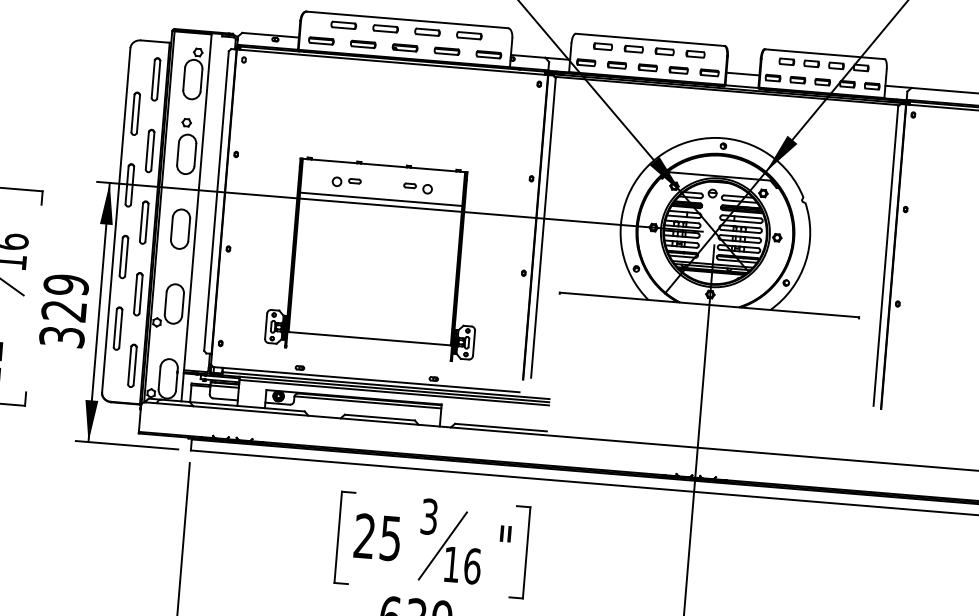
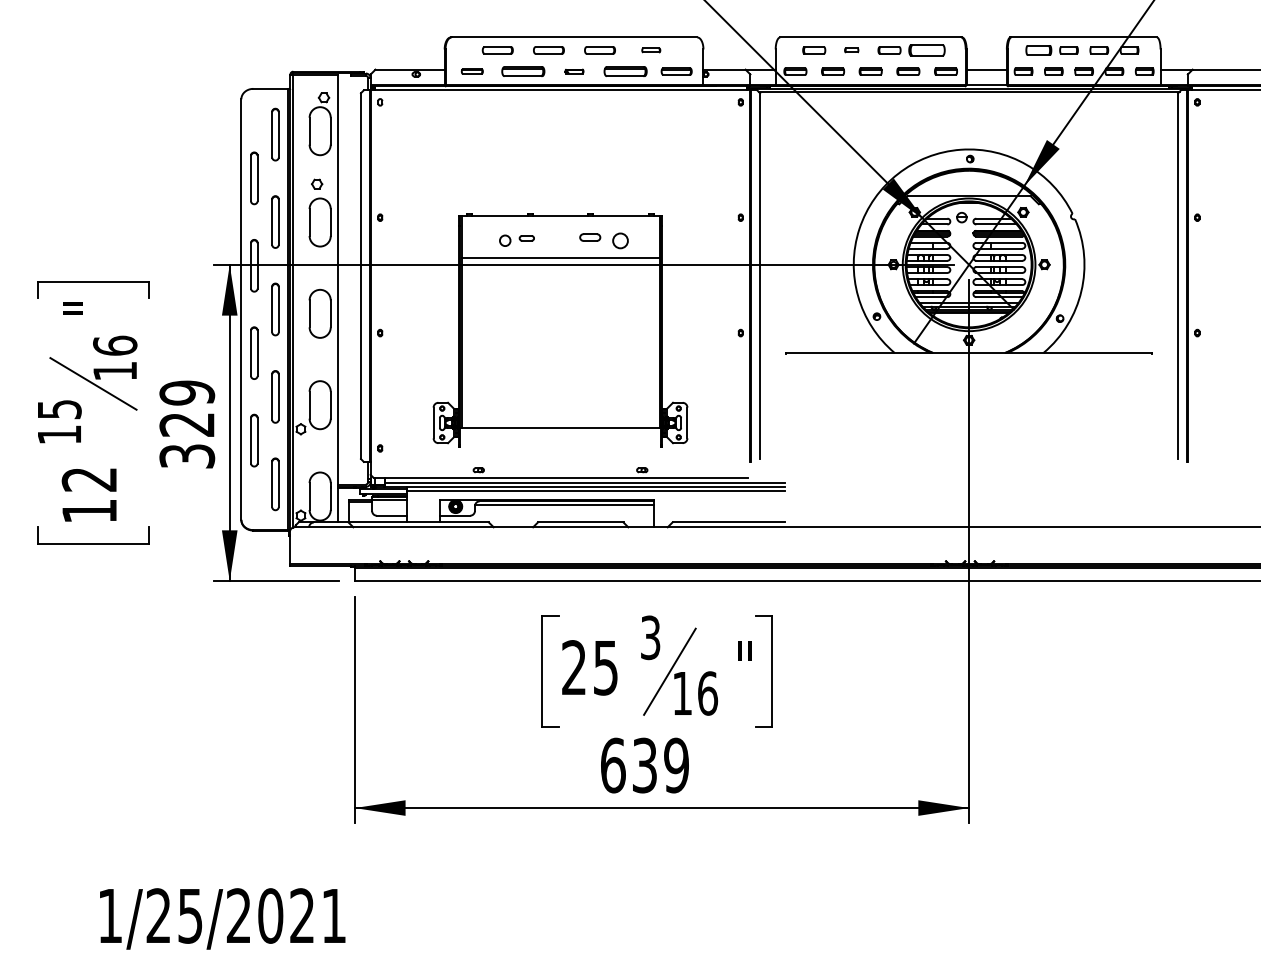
part: (469, 35) -> (651, 50), size x0.6
part: (321, 40) -> (472, 71), size x0.7
part: (363, 44) -> (523, 71), size x1.4
part: (405, 47) -> (574, 71), size x0.6
part: (633, 49) -> (851, 50), size x0.6
part: (446, 51) -> (625, 71), size x1.4
part: (695, 54) -> (927, 50), size x1.6
part: (786, 61) -> (1038, 50), size x1.4
part: (417, 188) -> (603, 240), size x1.4

